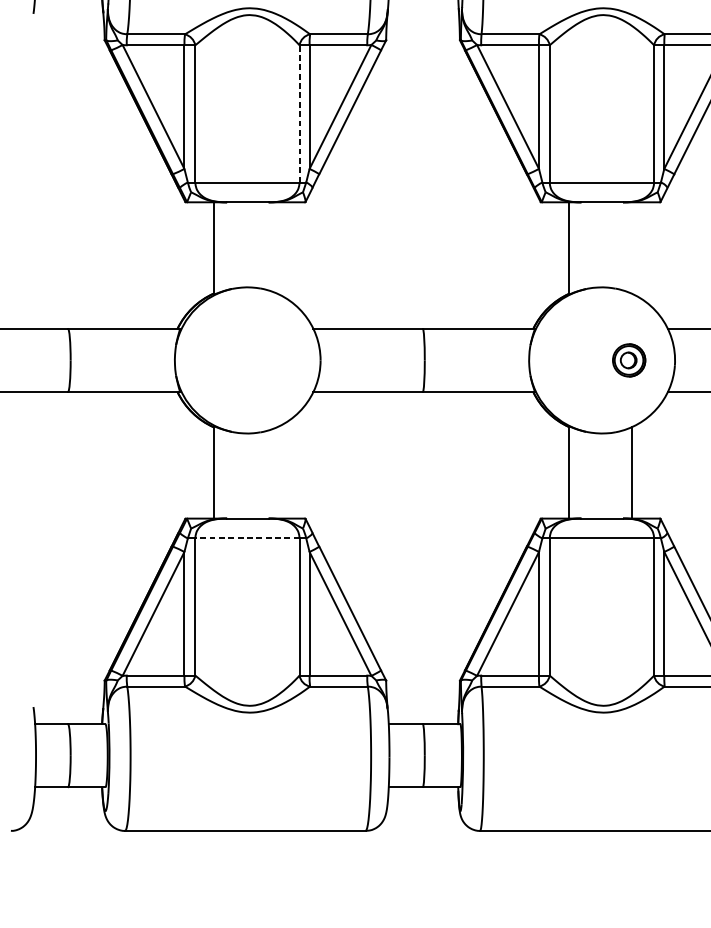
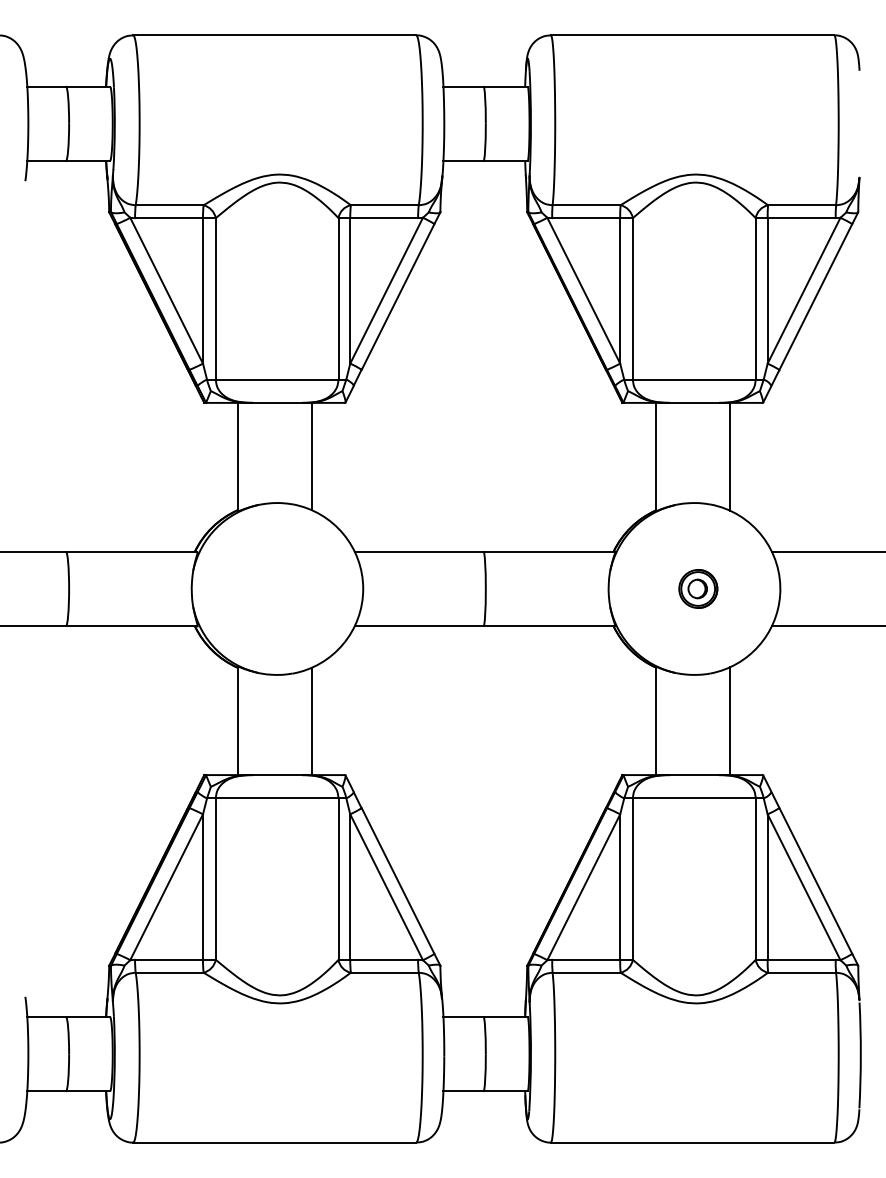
line: (299, 113) -> (338, 298), dashed -> solid
line: (277, 247) -> (312, 456), added
line: (631, 247) -> (729, 456), added
part: (629, 360) -> (698, 588), moved
line: (277, 473) -> (312, 721), added
line: (246, 538) -> (276, 798), dashed -> solid

